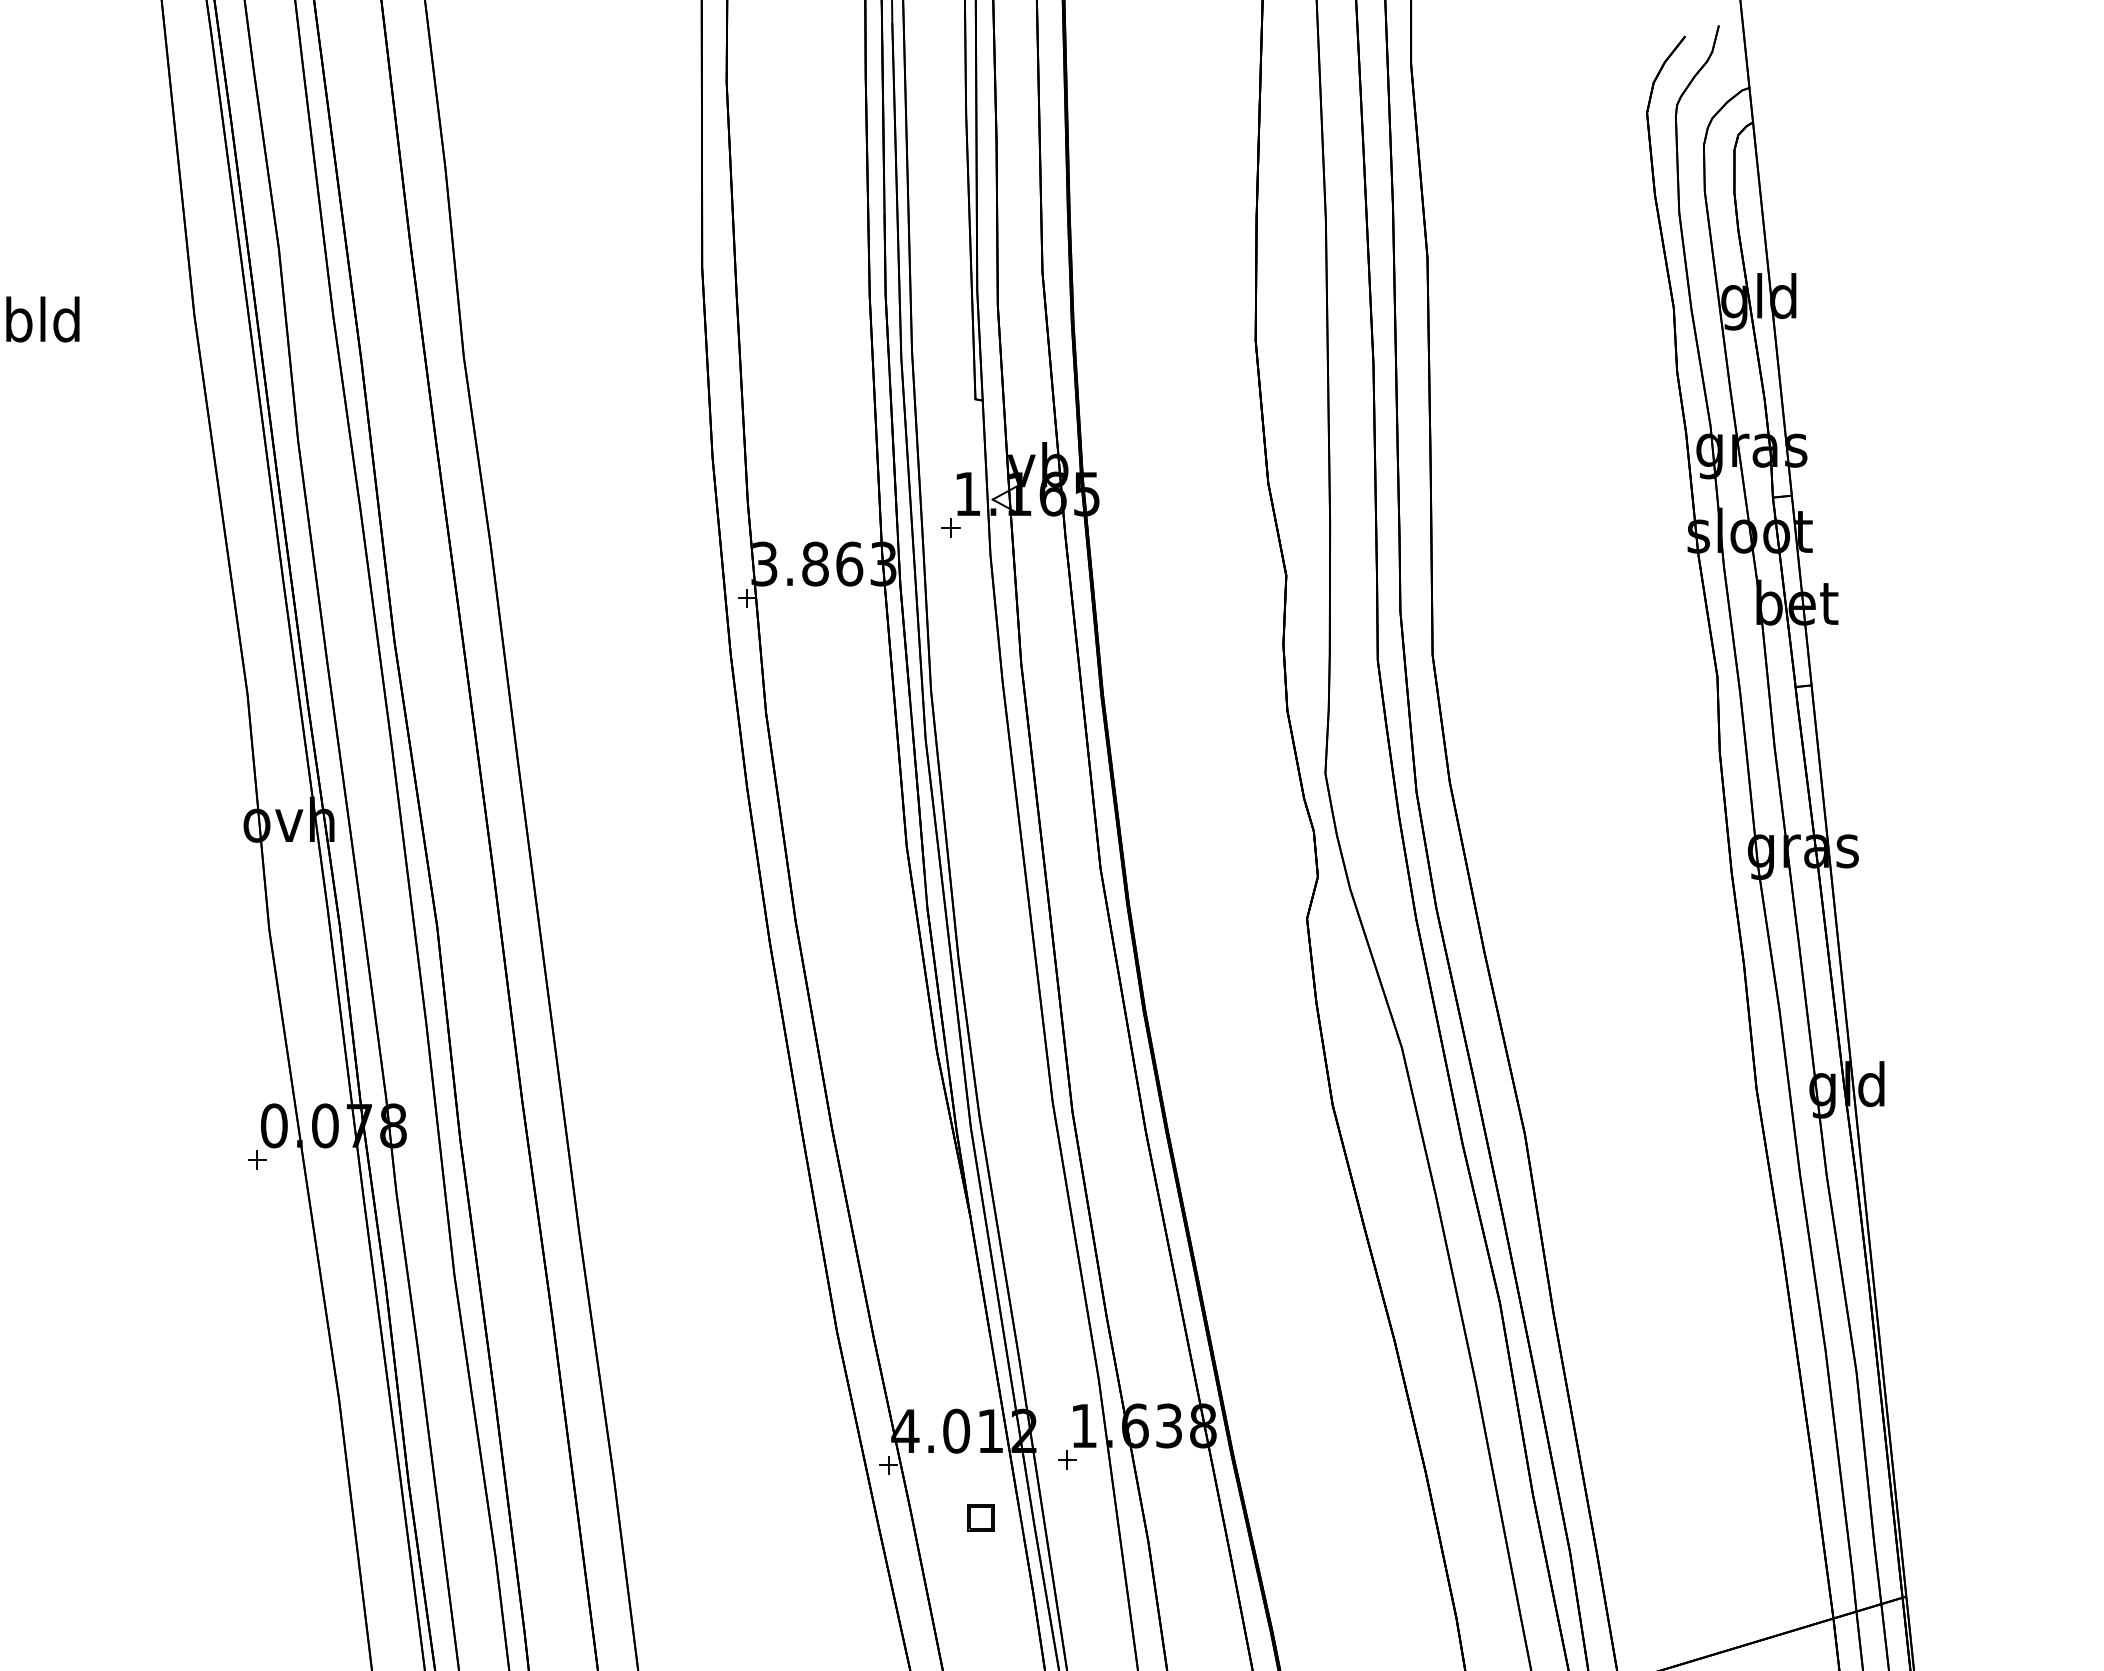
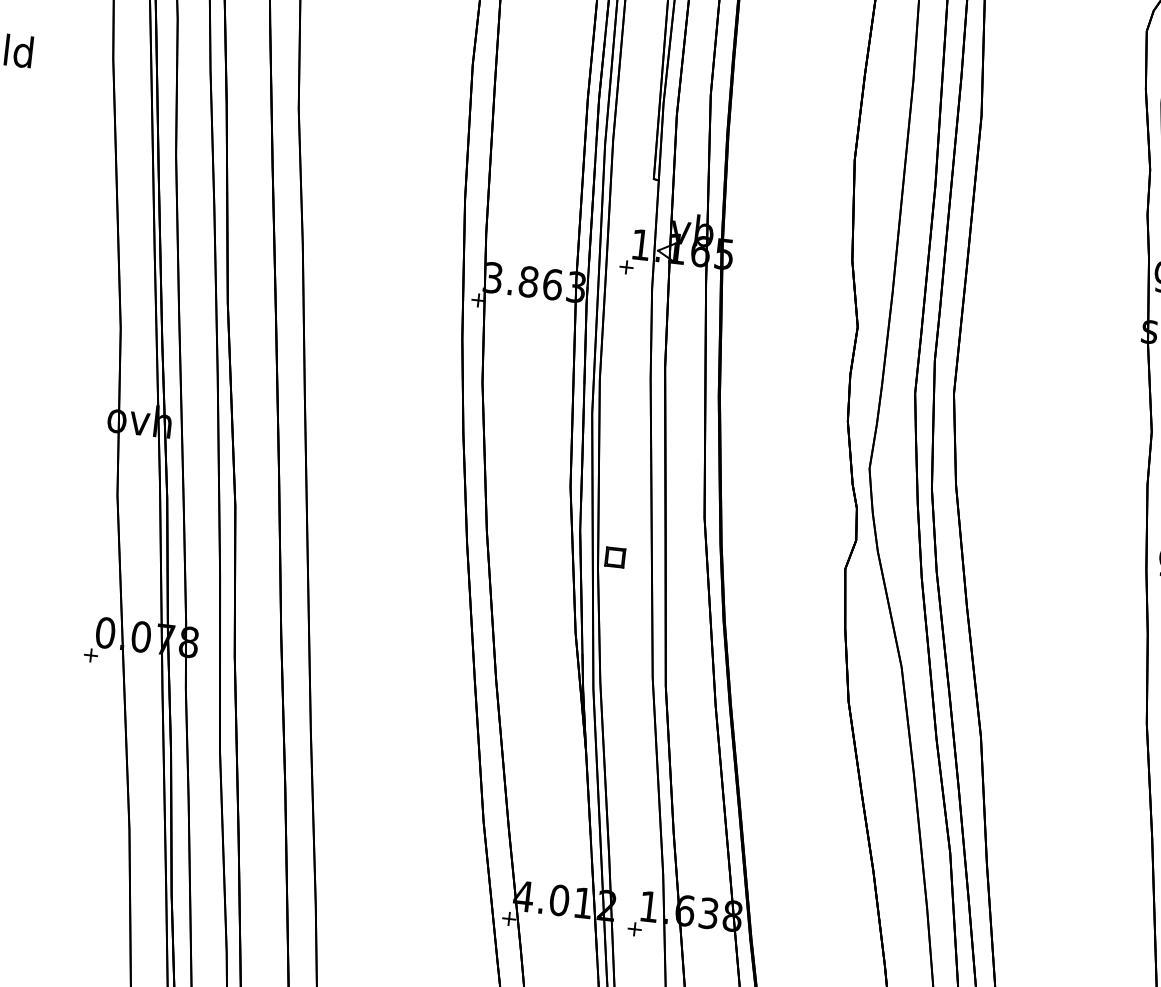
part: (980, 1517) -> (614, 557), moved

